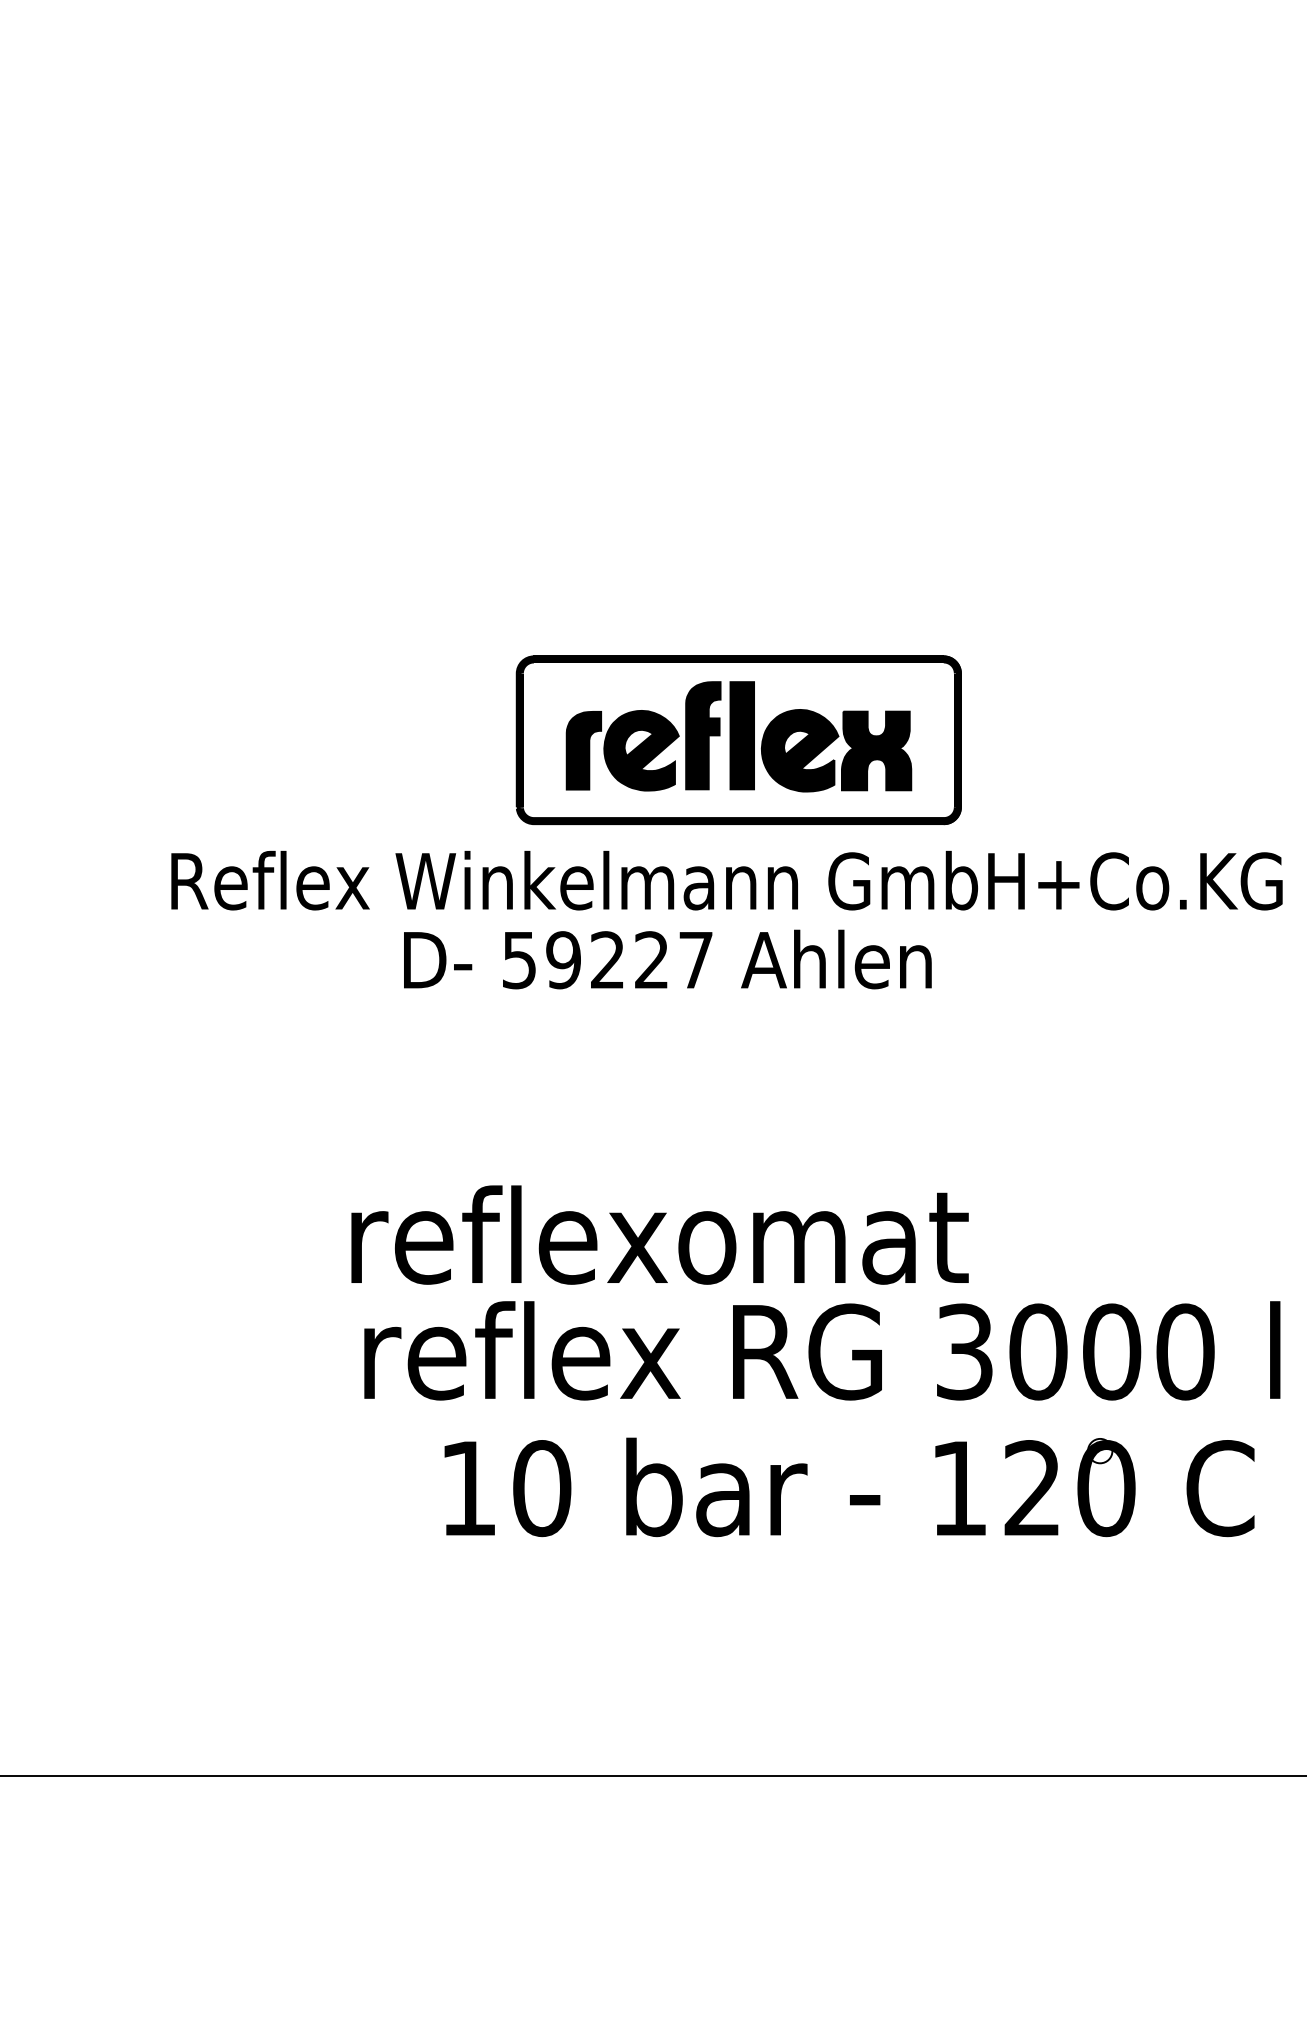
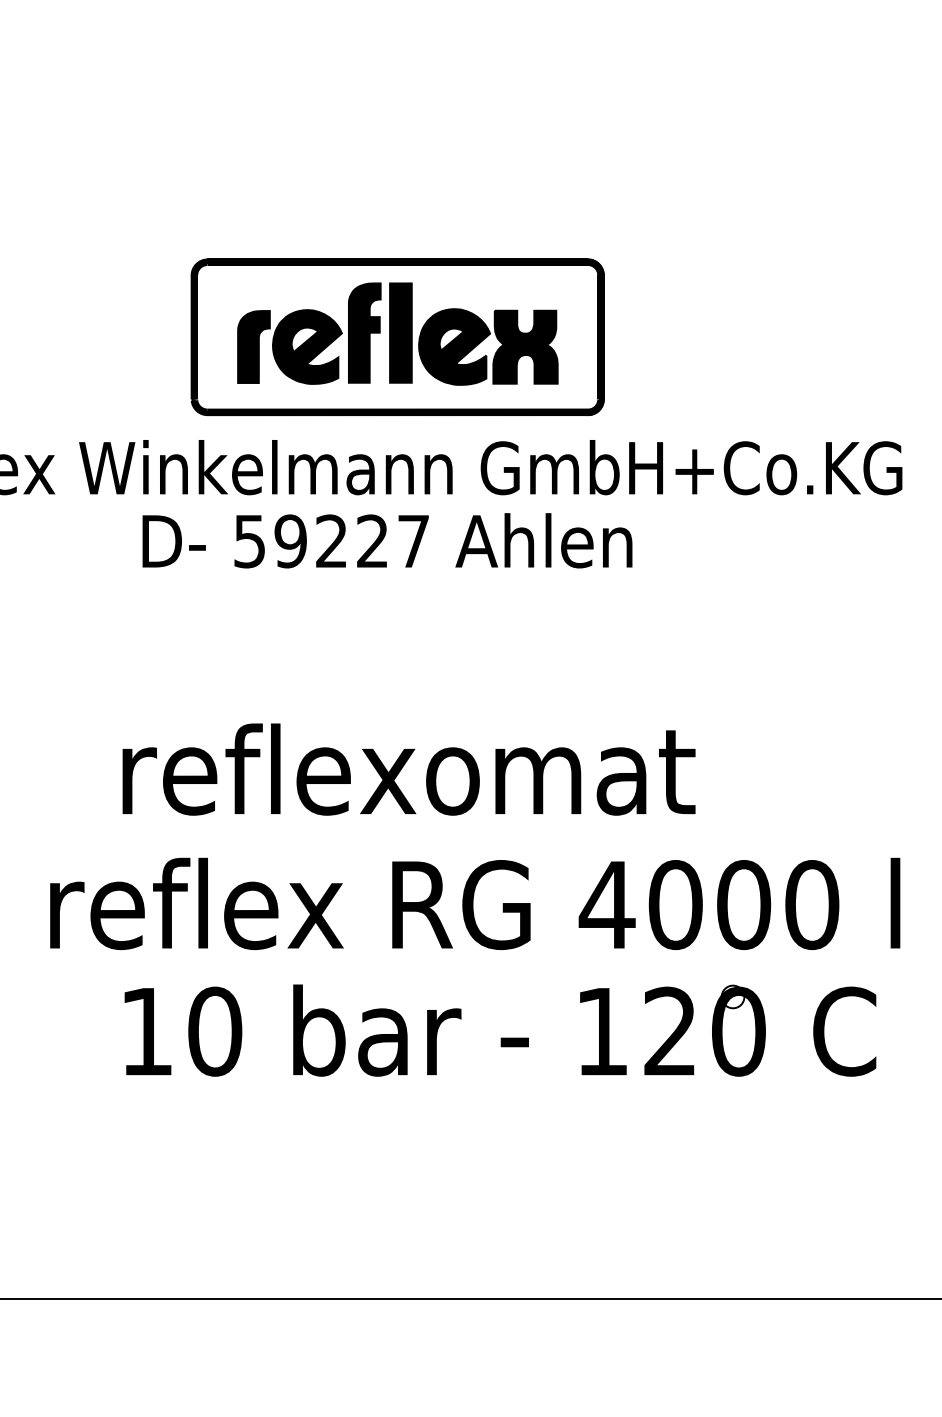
text: (667, 959) -> (387, 540), moved
text: (659, 1234) -> (408, 769), moved
text: (964, 1351) -> (607, 904), 3000 -> 4000

